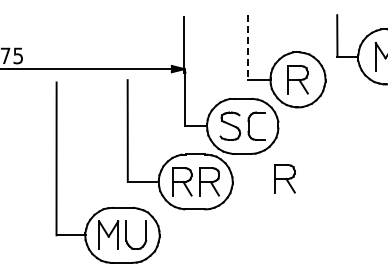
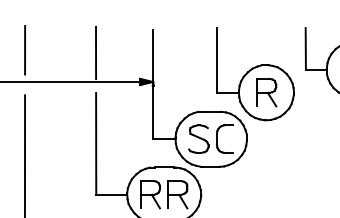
line: (56, 37) -> (24, 50), added
line: (127, 40) -> (95, 53), added
line: (248, 48) -> (216, 61), dashed -> solid
part: (284, 178) -> (252, 191), removed

